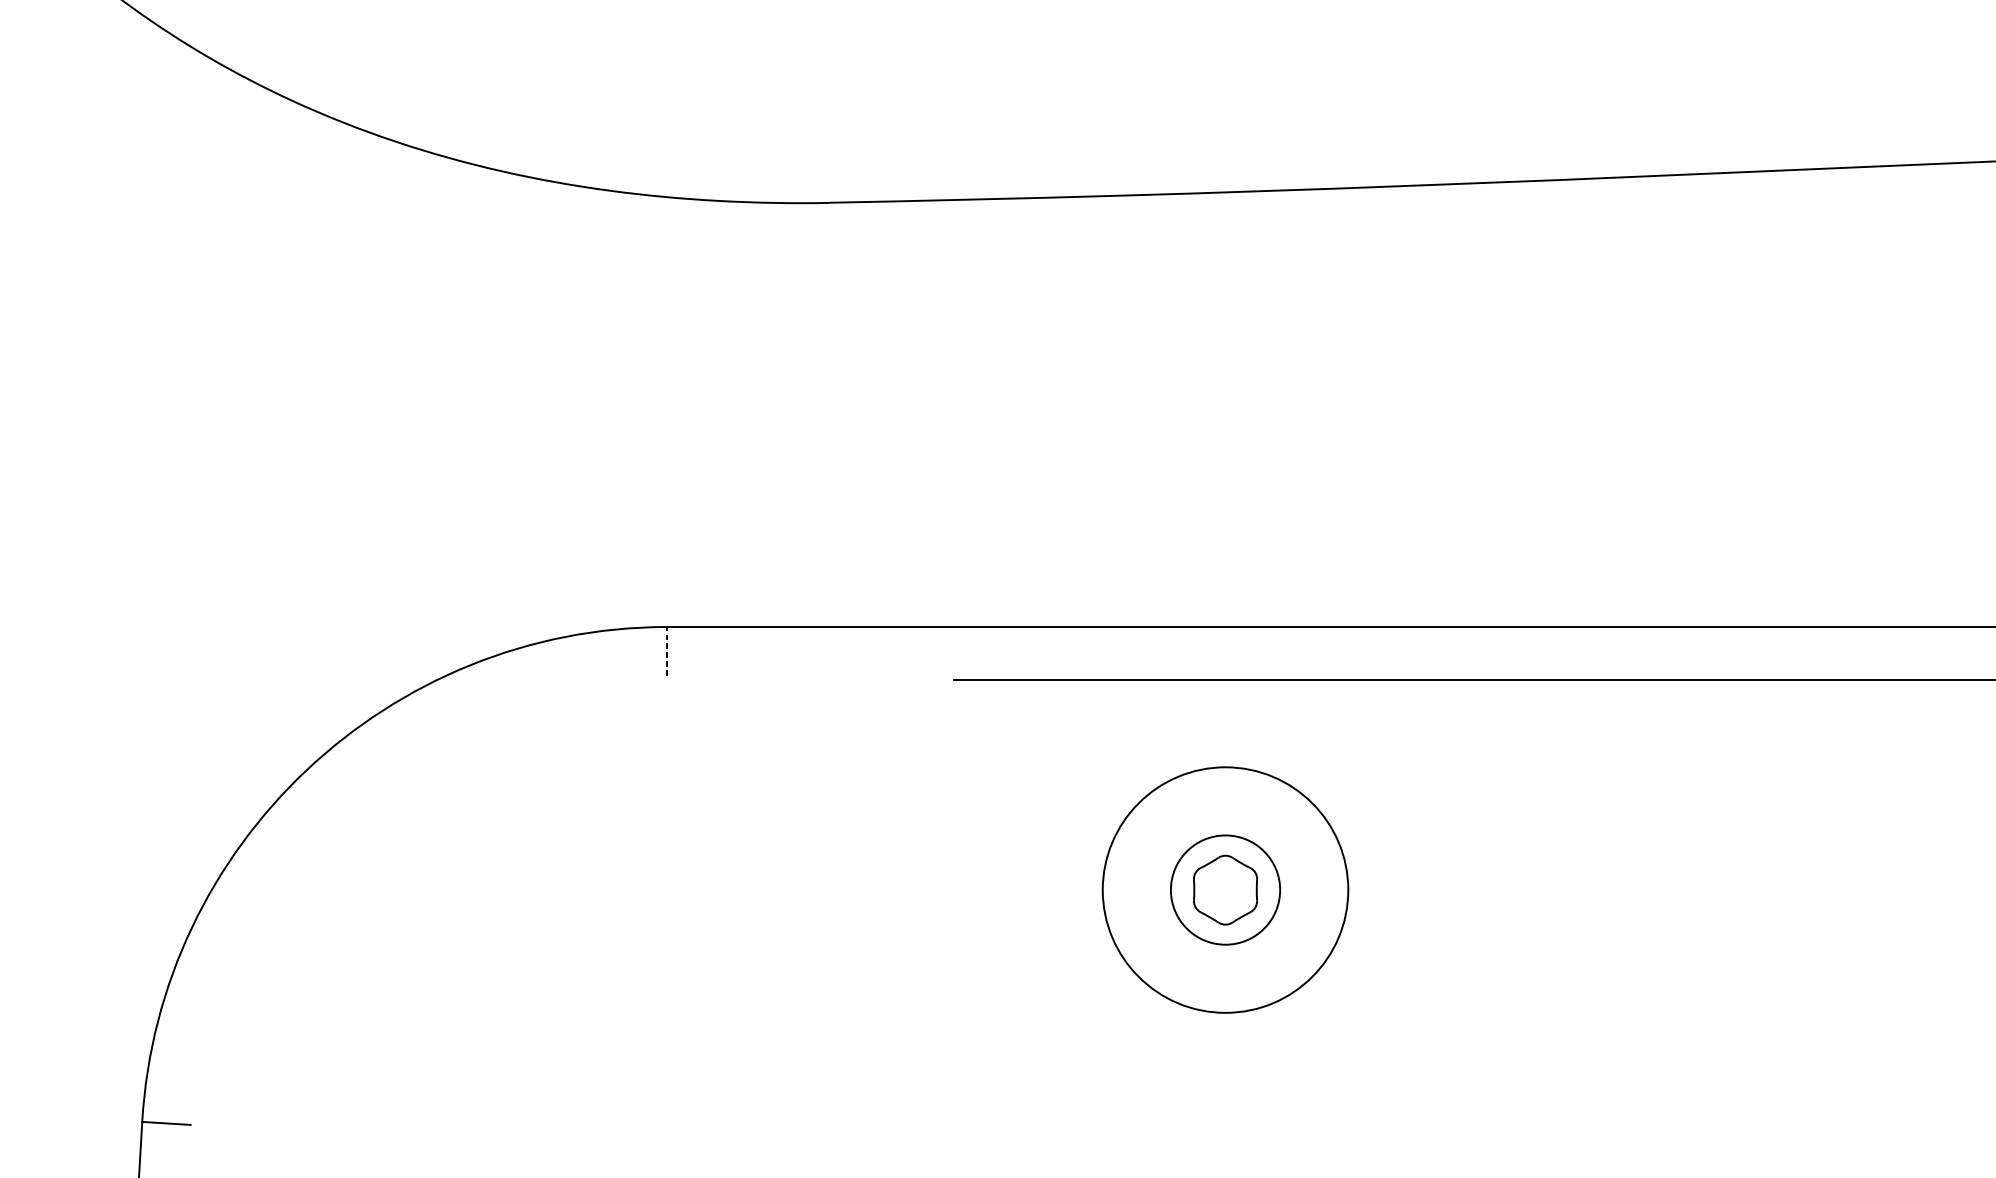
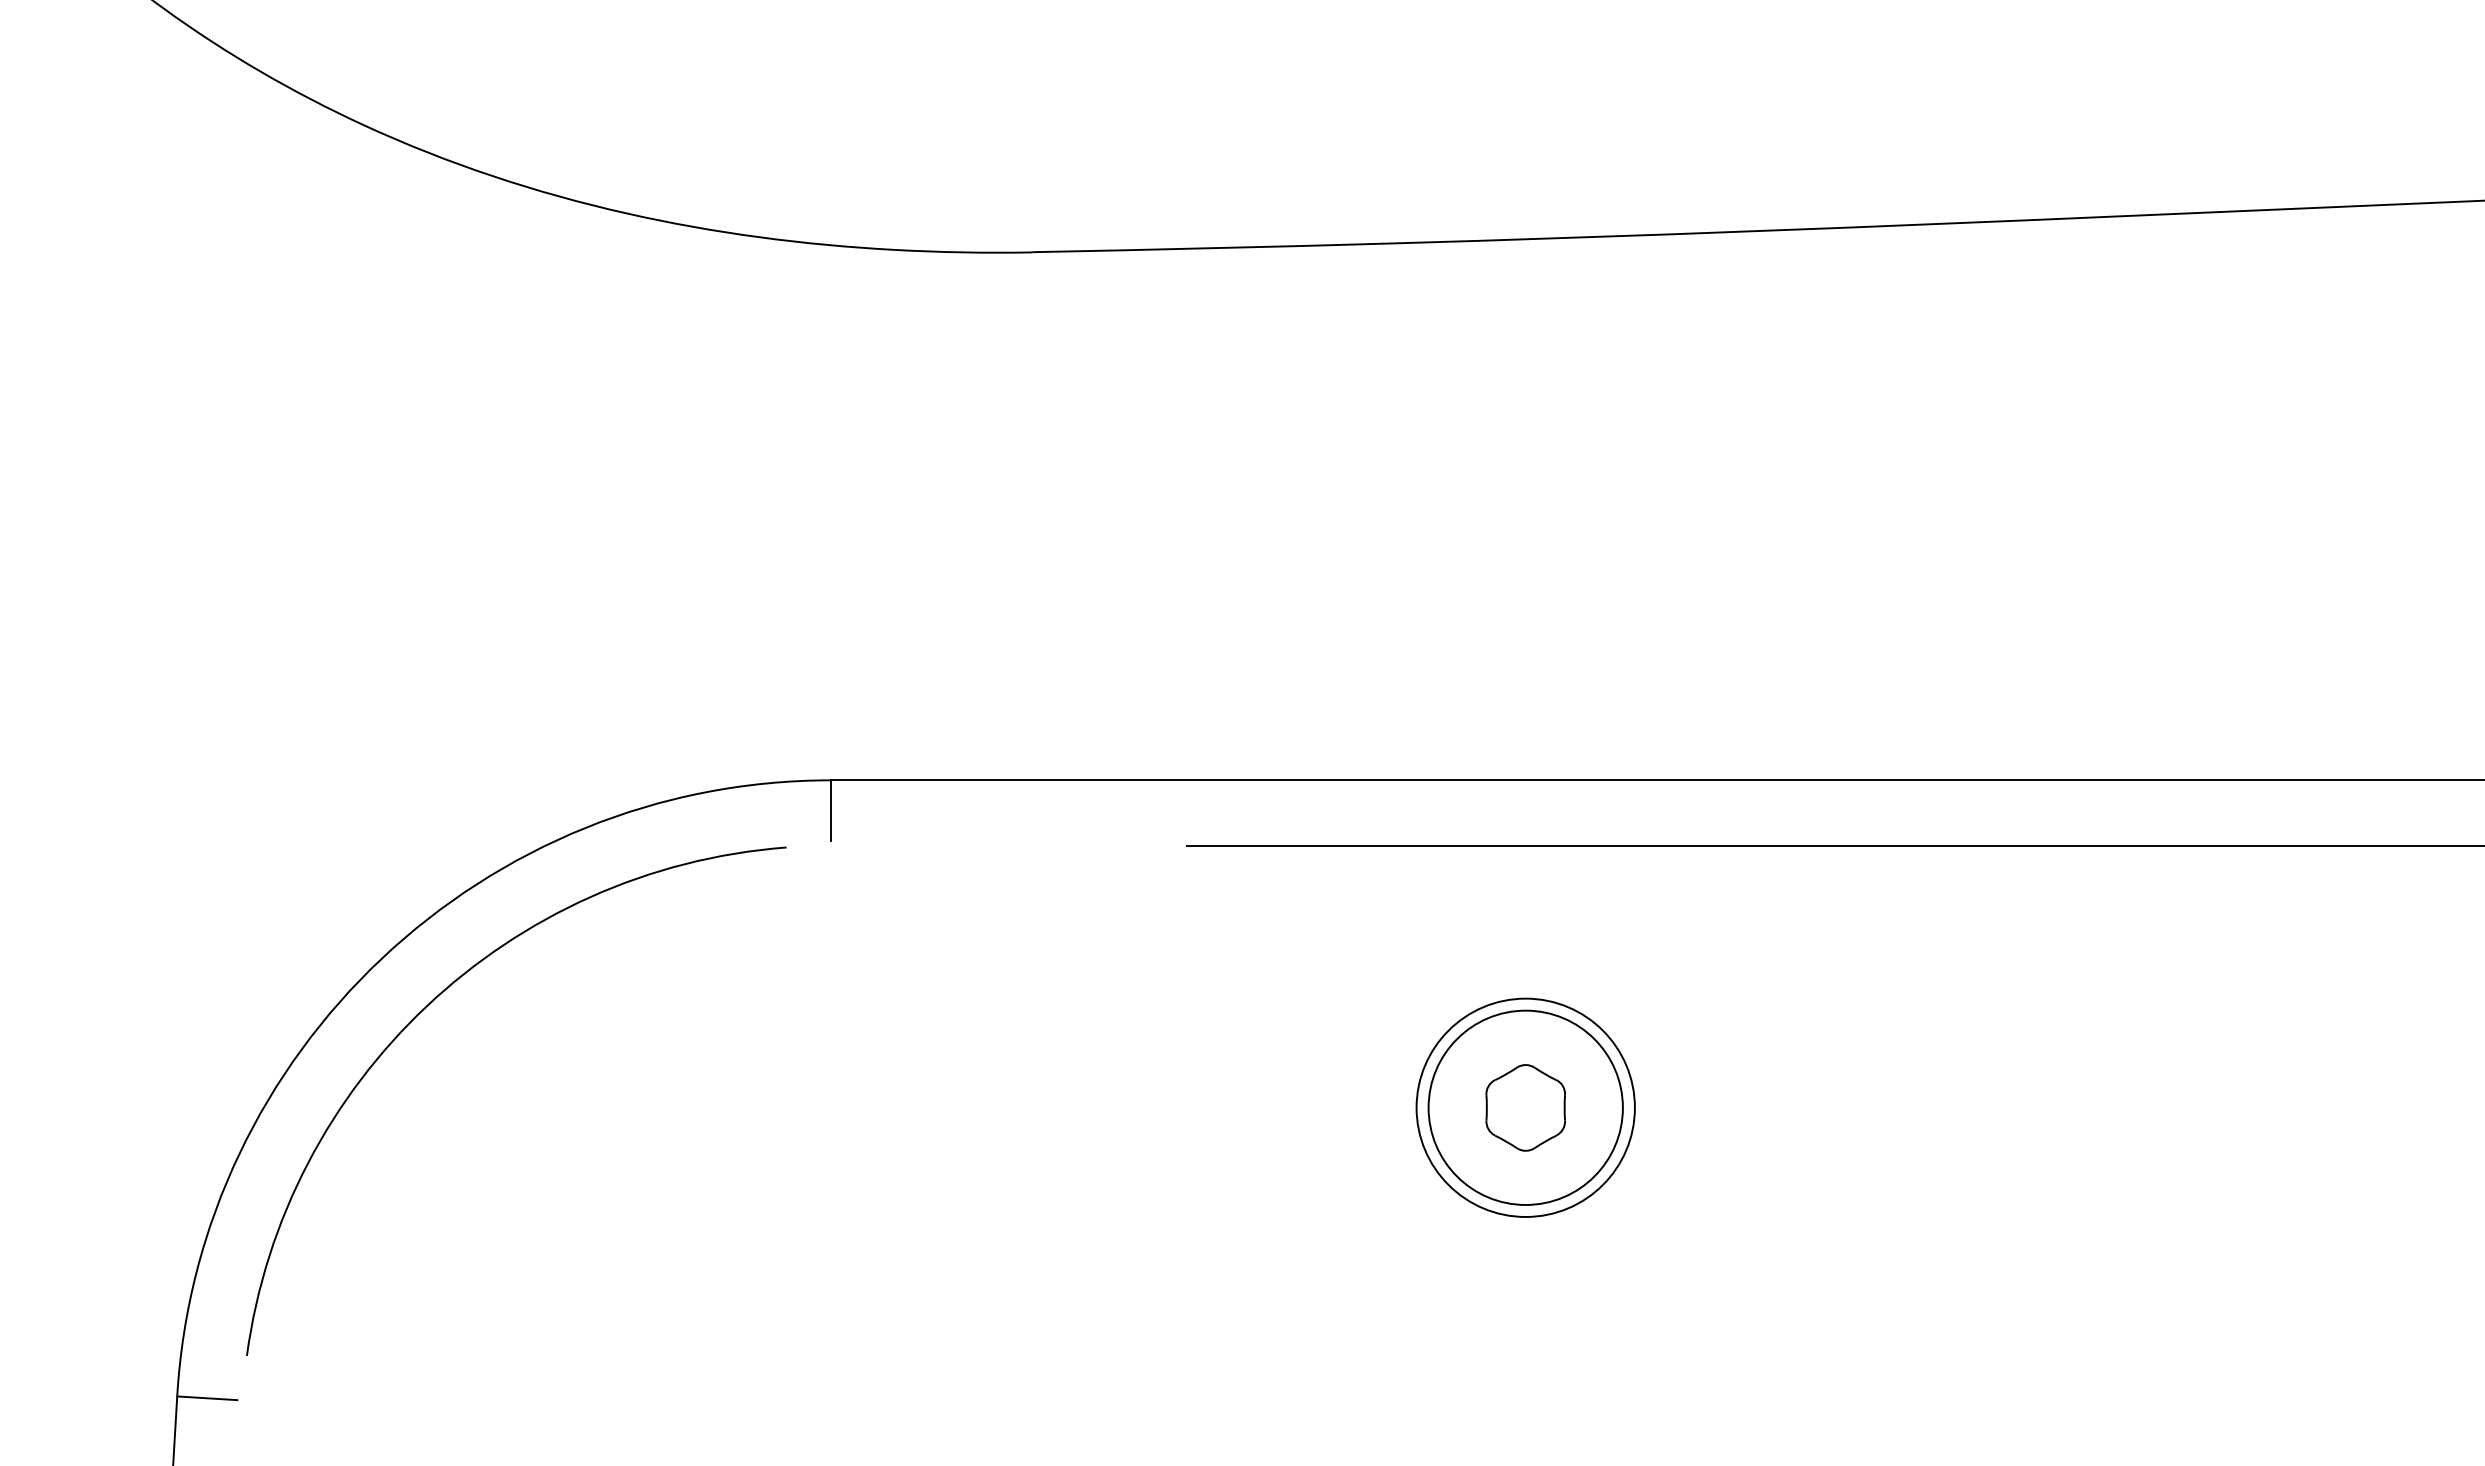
line: (667, 651) -> (831, 810), dashed -> solid
arc: (343, 809) -> (427, 1007), added
circle: (1225, 889) -> (1525, 1107), size x0.71
circle: (1225, 889) -> (1525, 1107), size x1.43

